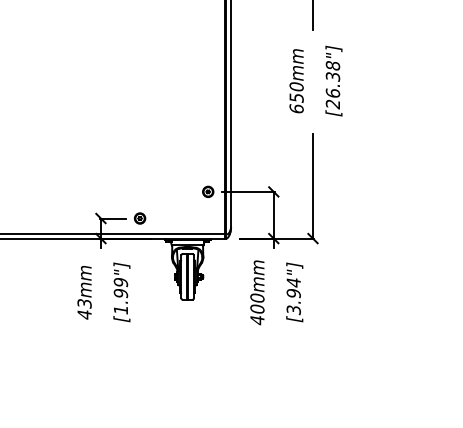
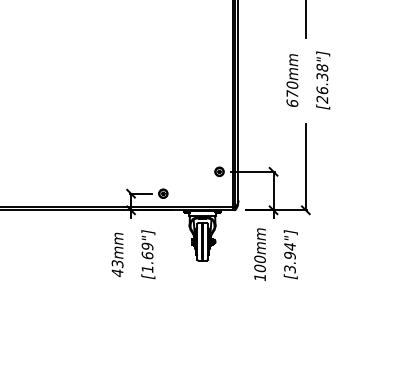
text: (296, 98) -> (292, 94), 650mm -> 670mm
text: (120, 293) -> (147, 255), [1.99"] -> [1.69"]
text: (256, 320) -> (259, 277), 400mm -> 100mm

